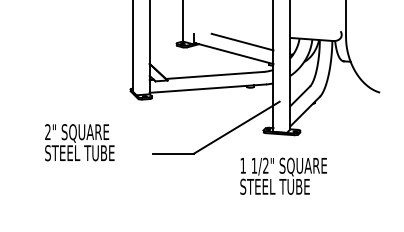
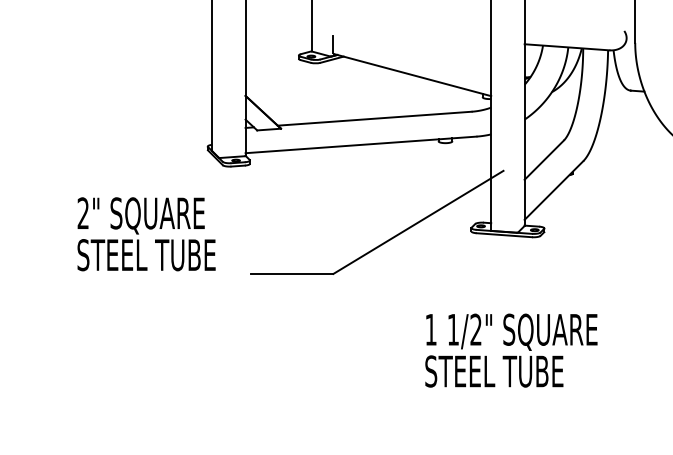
line: (242, 41) -> (429, 51), removed
text: (79, 142) -> (145, 233), moved
text: (283, 175) -> (511, 349), moved

